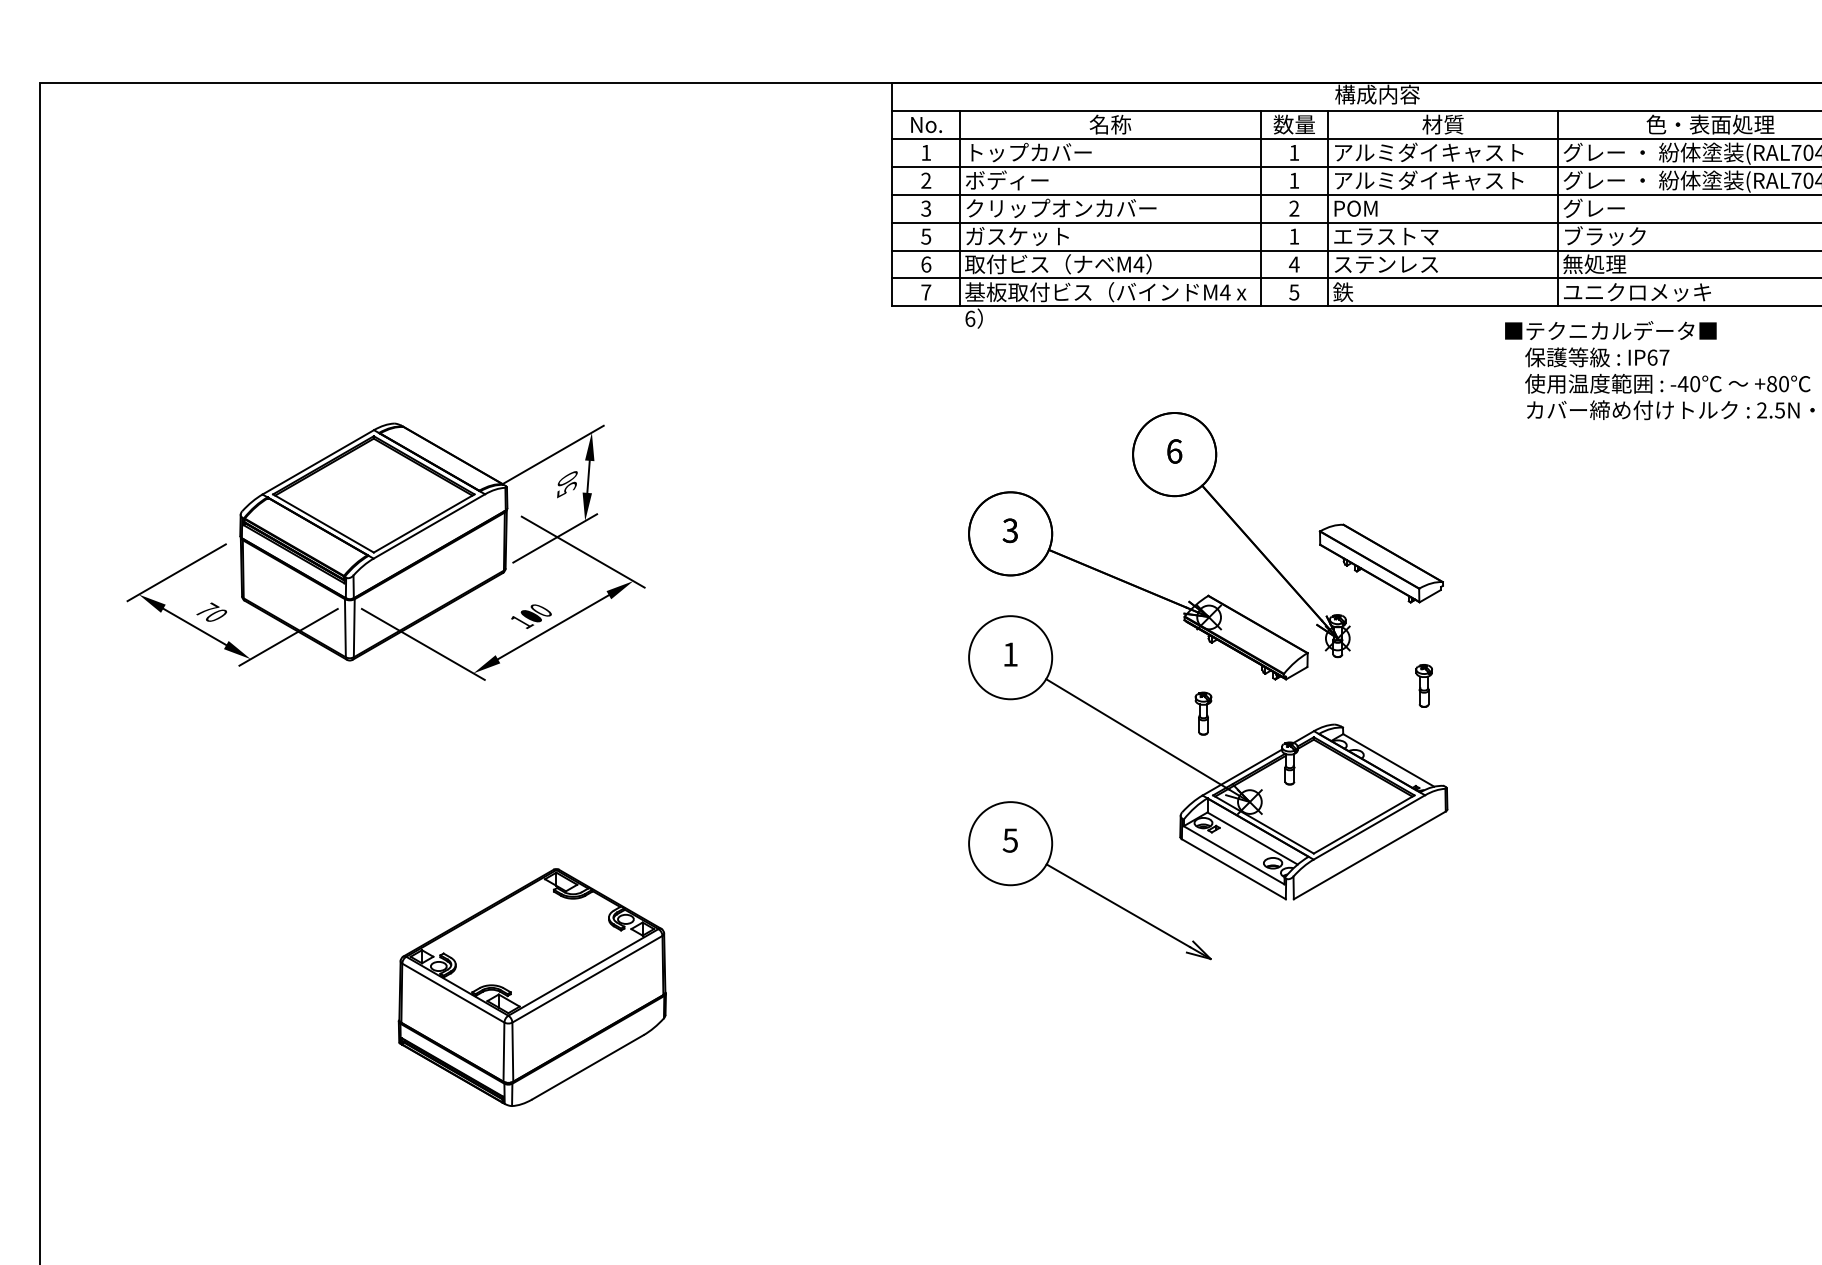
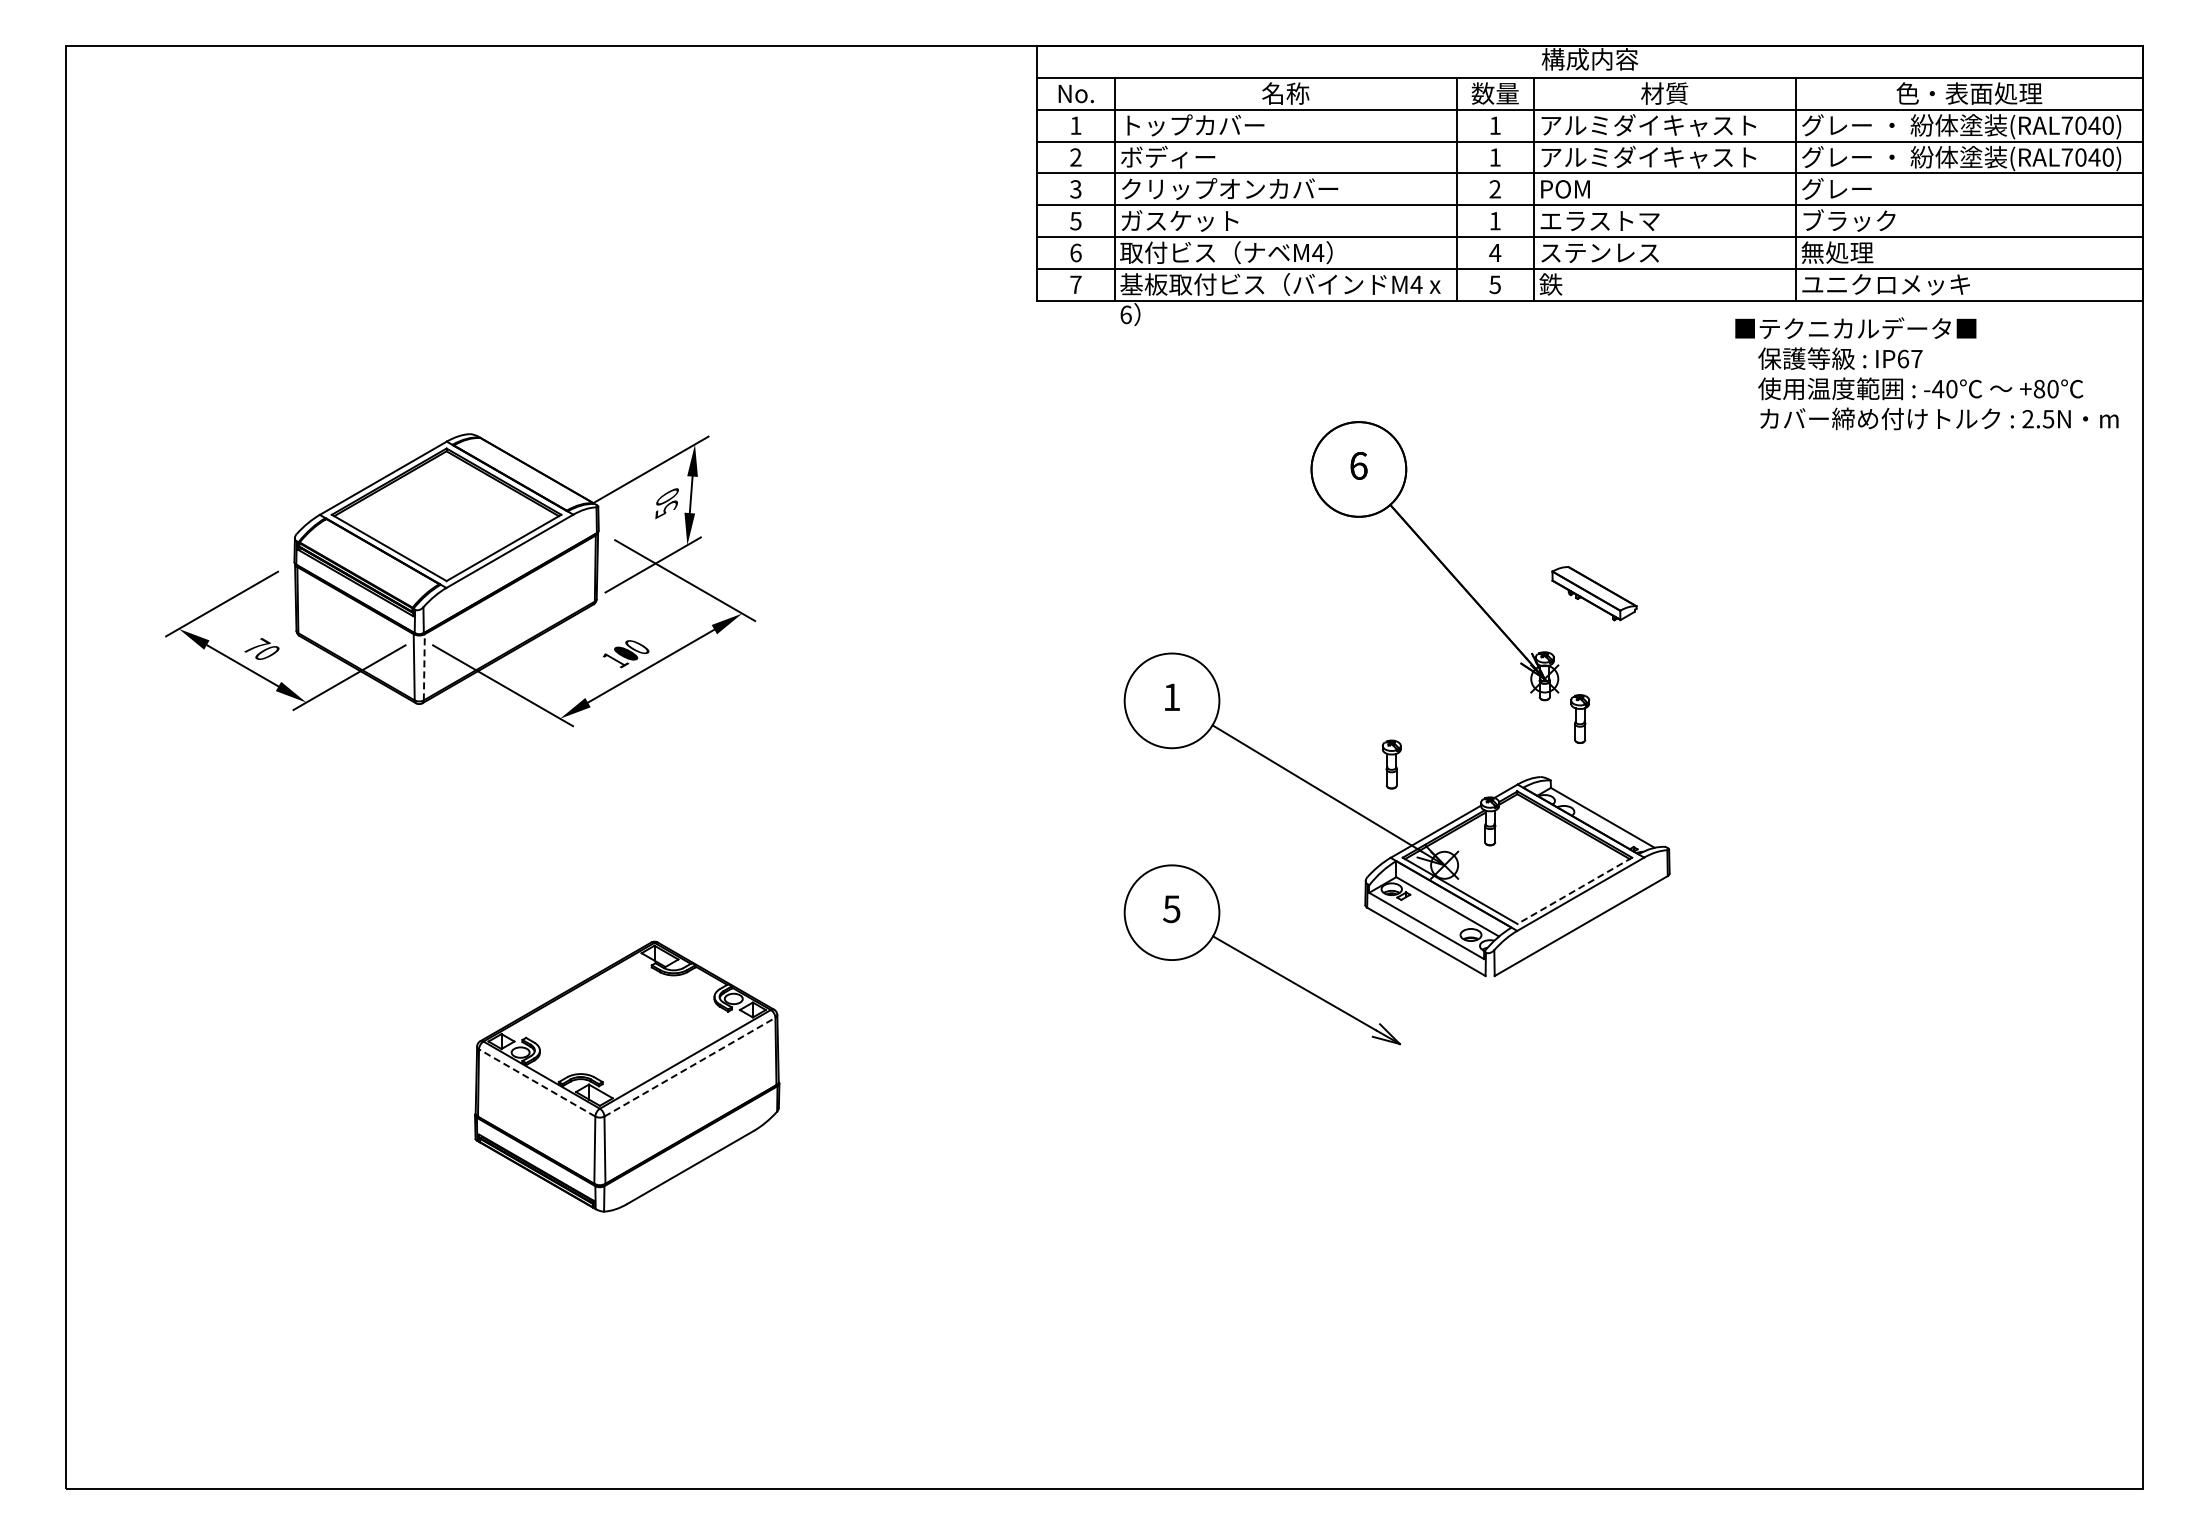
part: (1381, 563) -> (1594, 593), size x0.6
part: (1138, 585) -> (1317, 618), removed
line: (354, 627) -> (424, 666), solid -> dashed
part: (1424, 685) -> (1580, 718), moved
line: (1363, 825) -> (1574, 891), solid -> dashed
line: (587, 979) -> (689, 1067), solid -> dashed
line: (452, 992) -> (536, 1082), solid -> dashed

